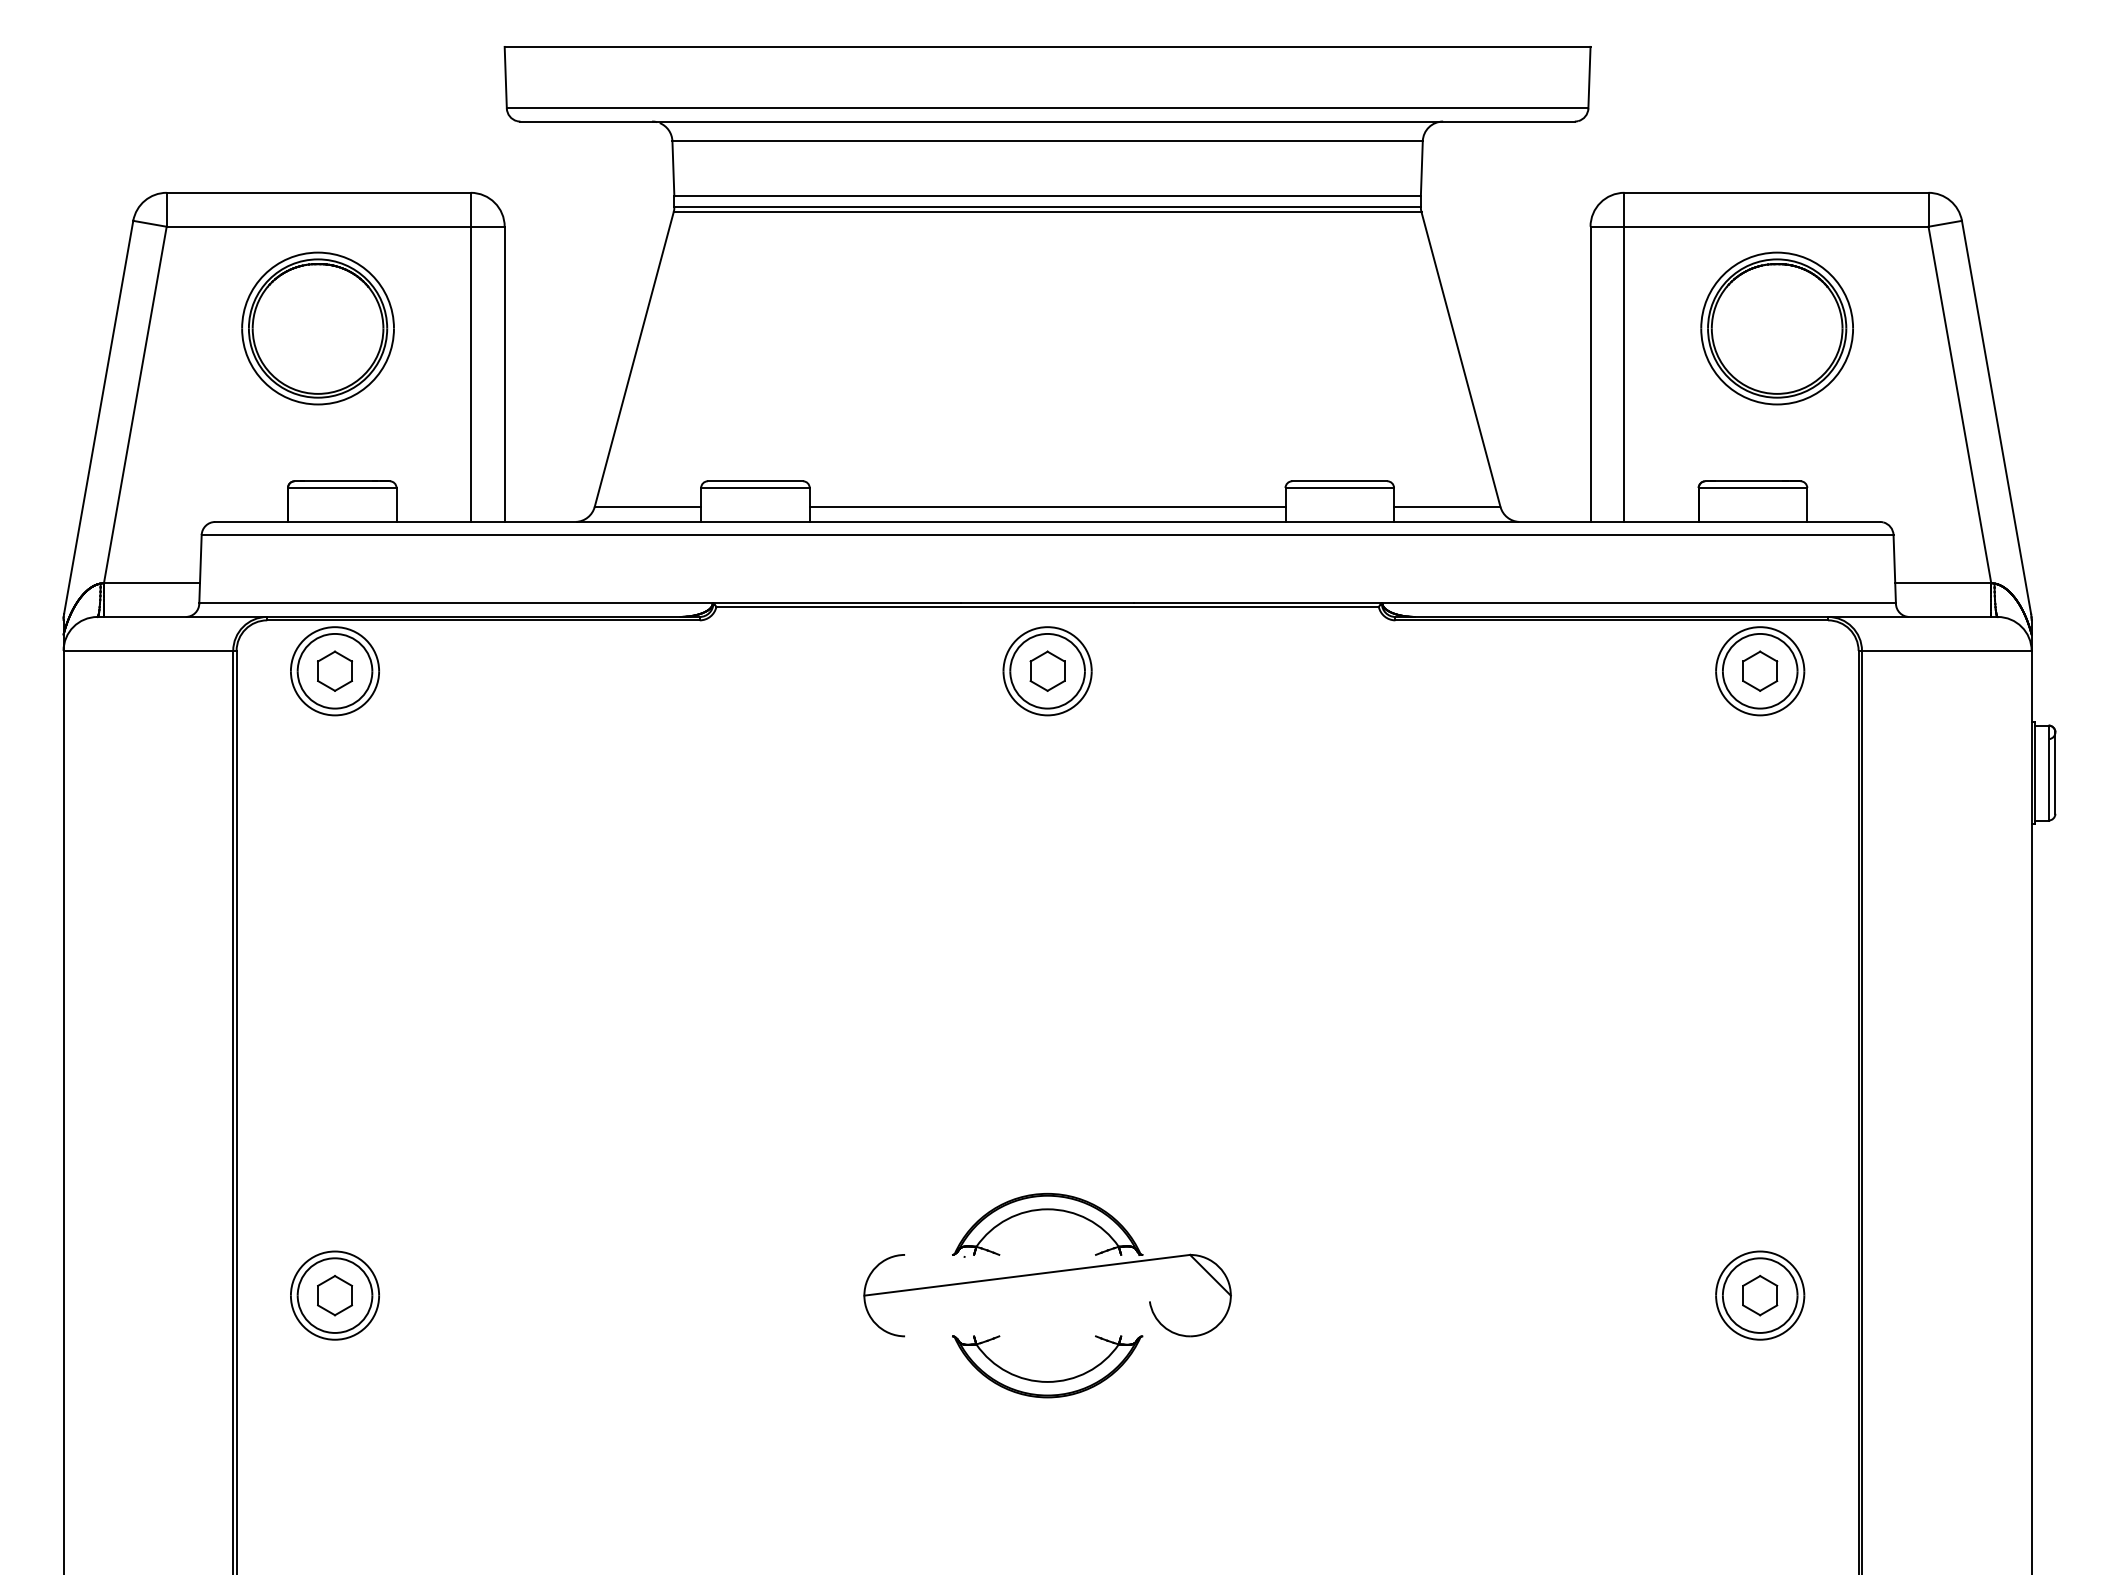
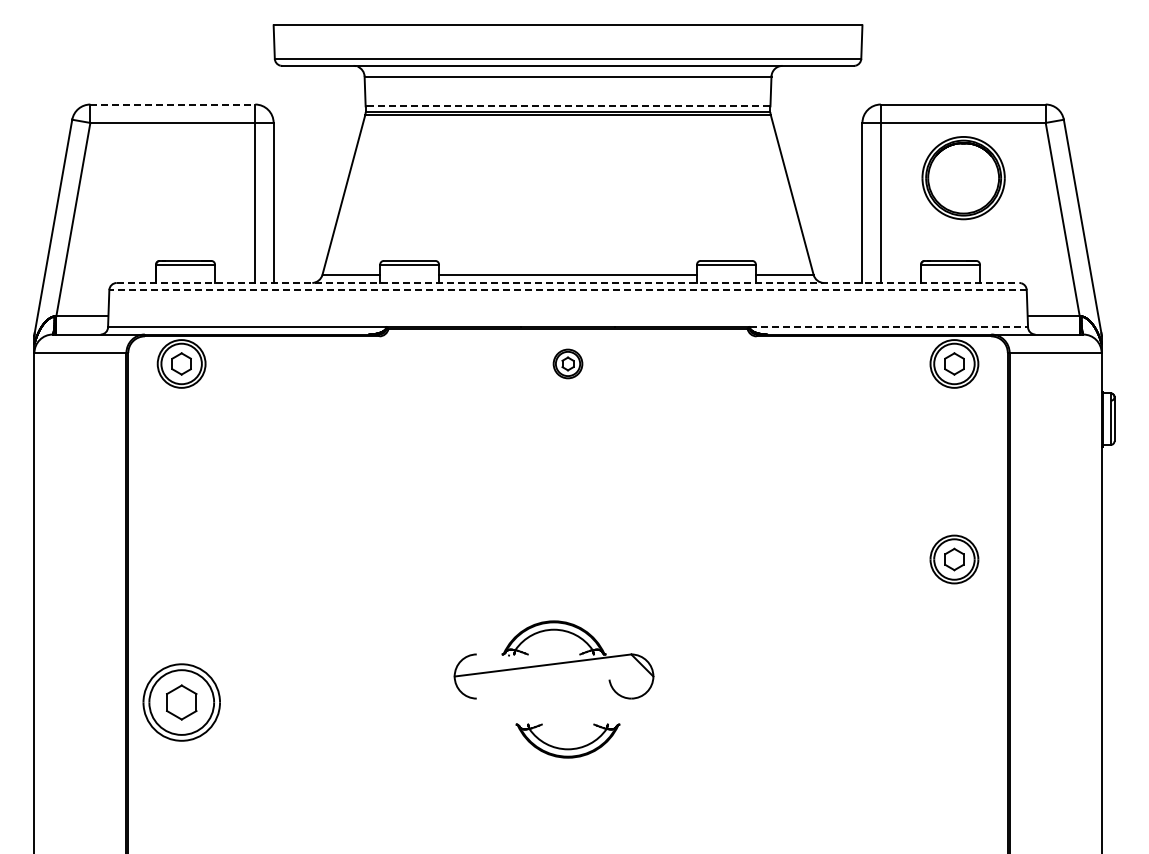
line: (319, 192) -> (173, 104), solid -> dashed
line: (1046, 196) -> (567, 106), solid -> dashed
part: (318, 329) -> (172, 178), removed
line: (1048, 522) -> (568, 283), solid -> dashed
line: (1048, 535) -> (568, 290), solid -> dashed
line: (1640, 604) -> (889, 327), solid -> dashed
part: (1046, 670) -> (567, 363), size x0.6
part: (1046, 1264) -> (553, 659), moved
part: (334, 1295) -> (181, 702), size x1.6
part: (1760, 1295) -> (954, 559), moved

